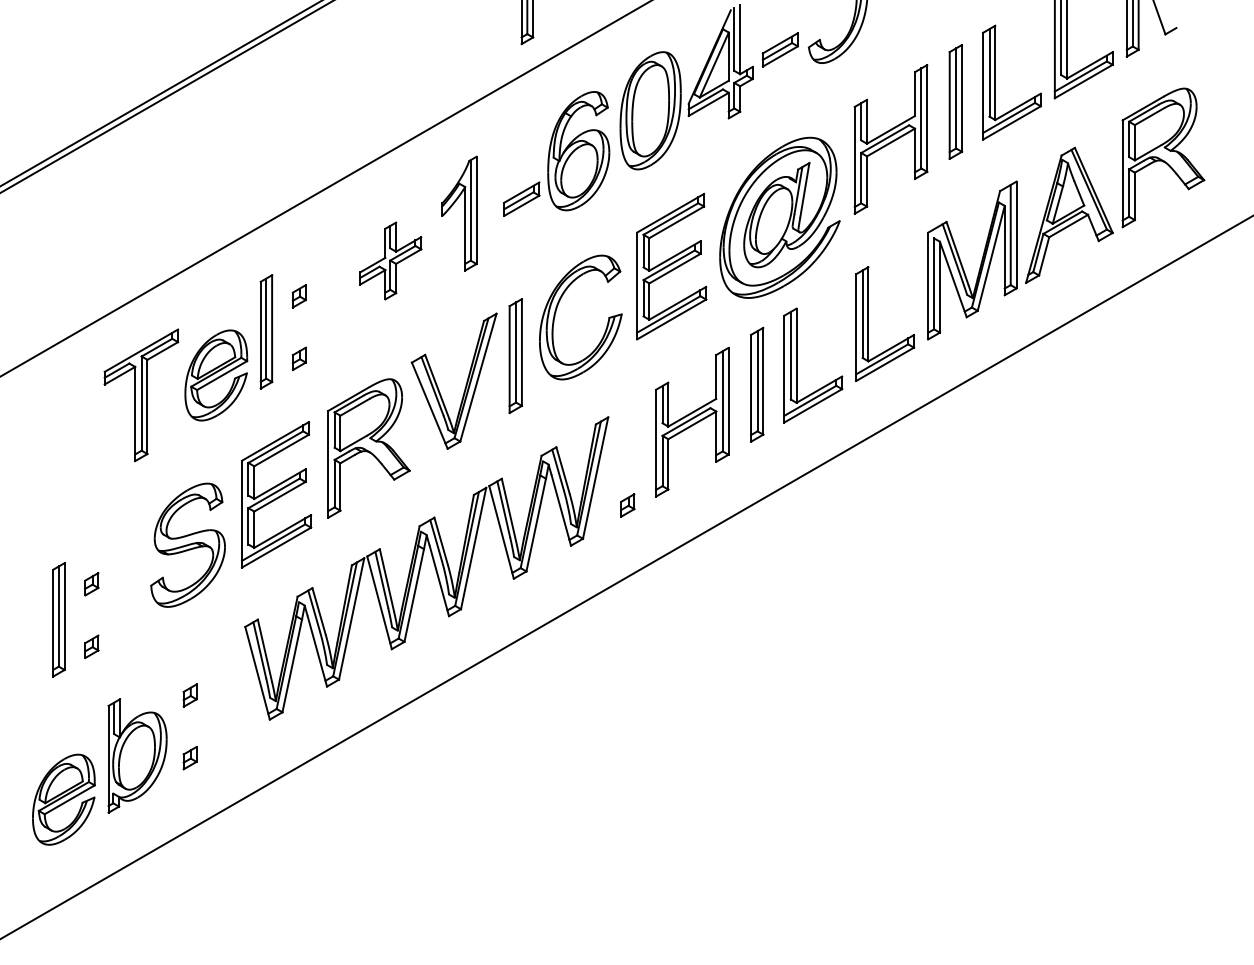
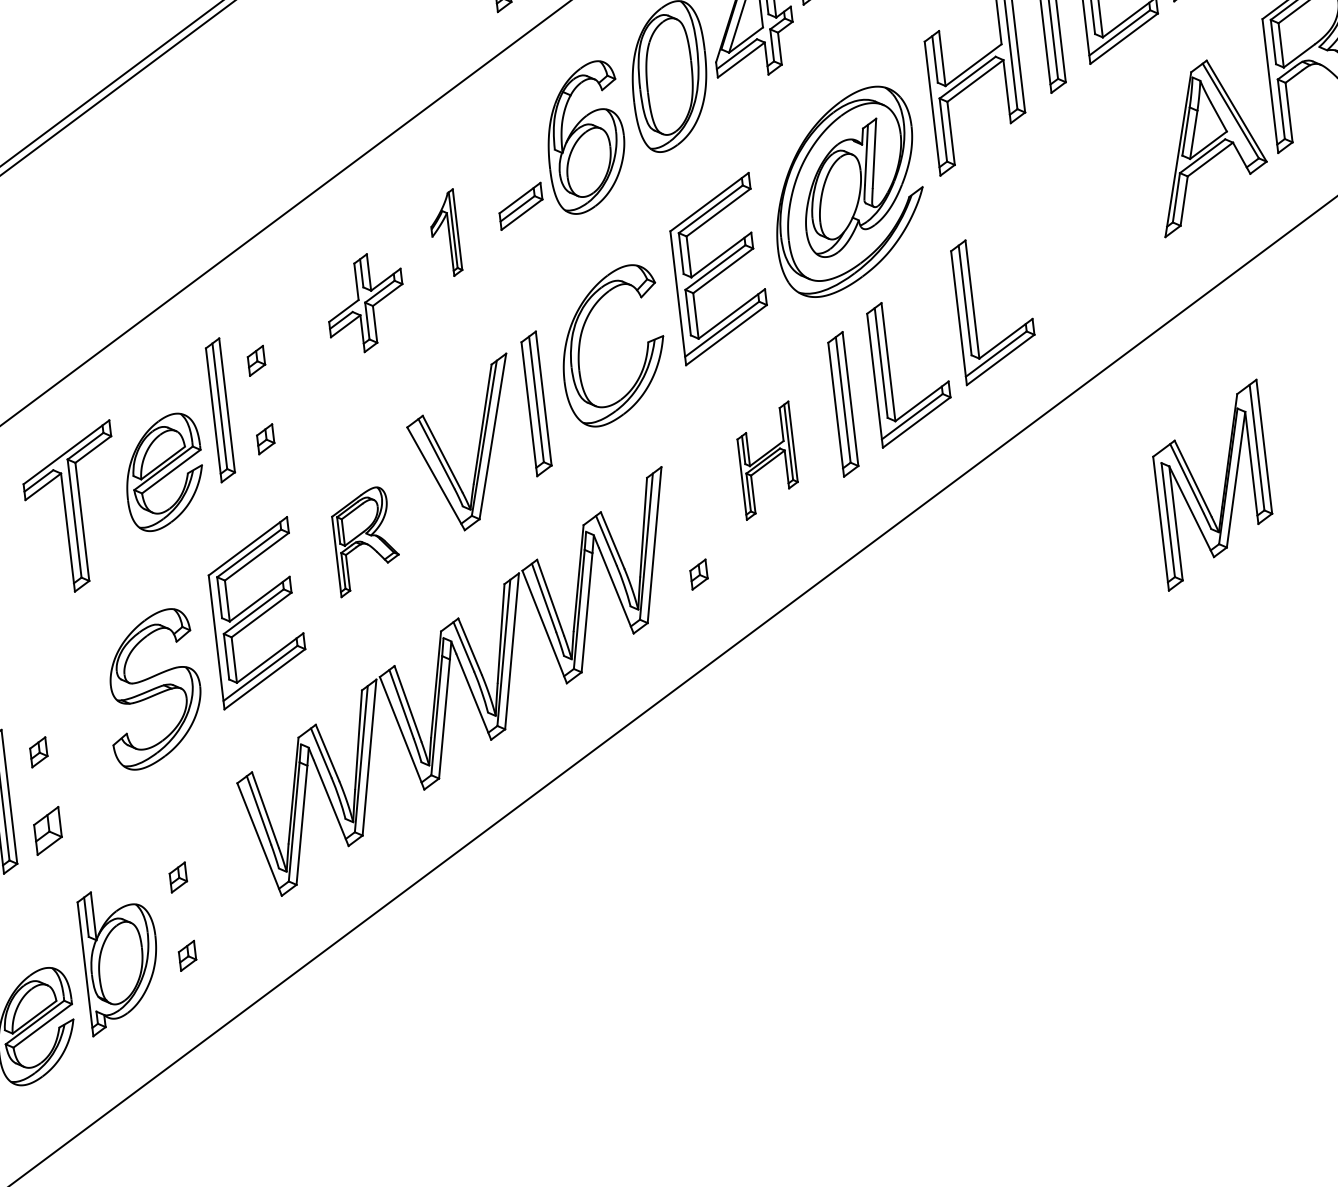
part: (459, 213) -> (445, 233), size x0.6
part: (980, 263) -> (1223, 487), moved
part: (692, 421) -> (767, 459), size x0.6
part: (368, 448) -> (365, 541), size x0.6
part: (91, 646) -> (47, 830), size x1.6

